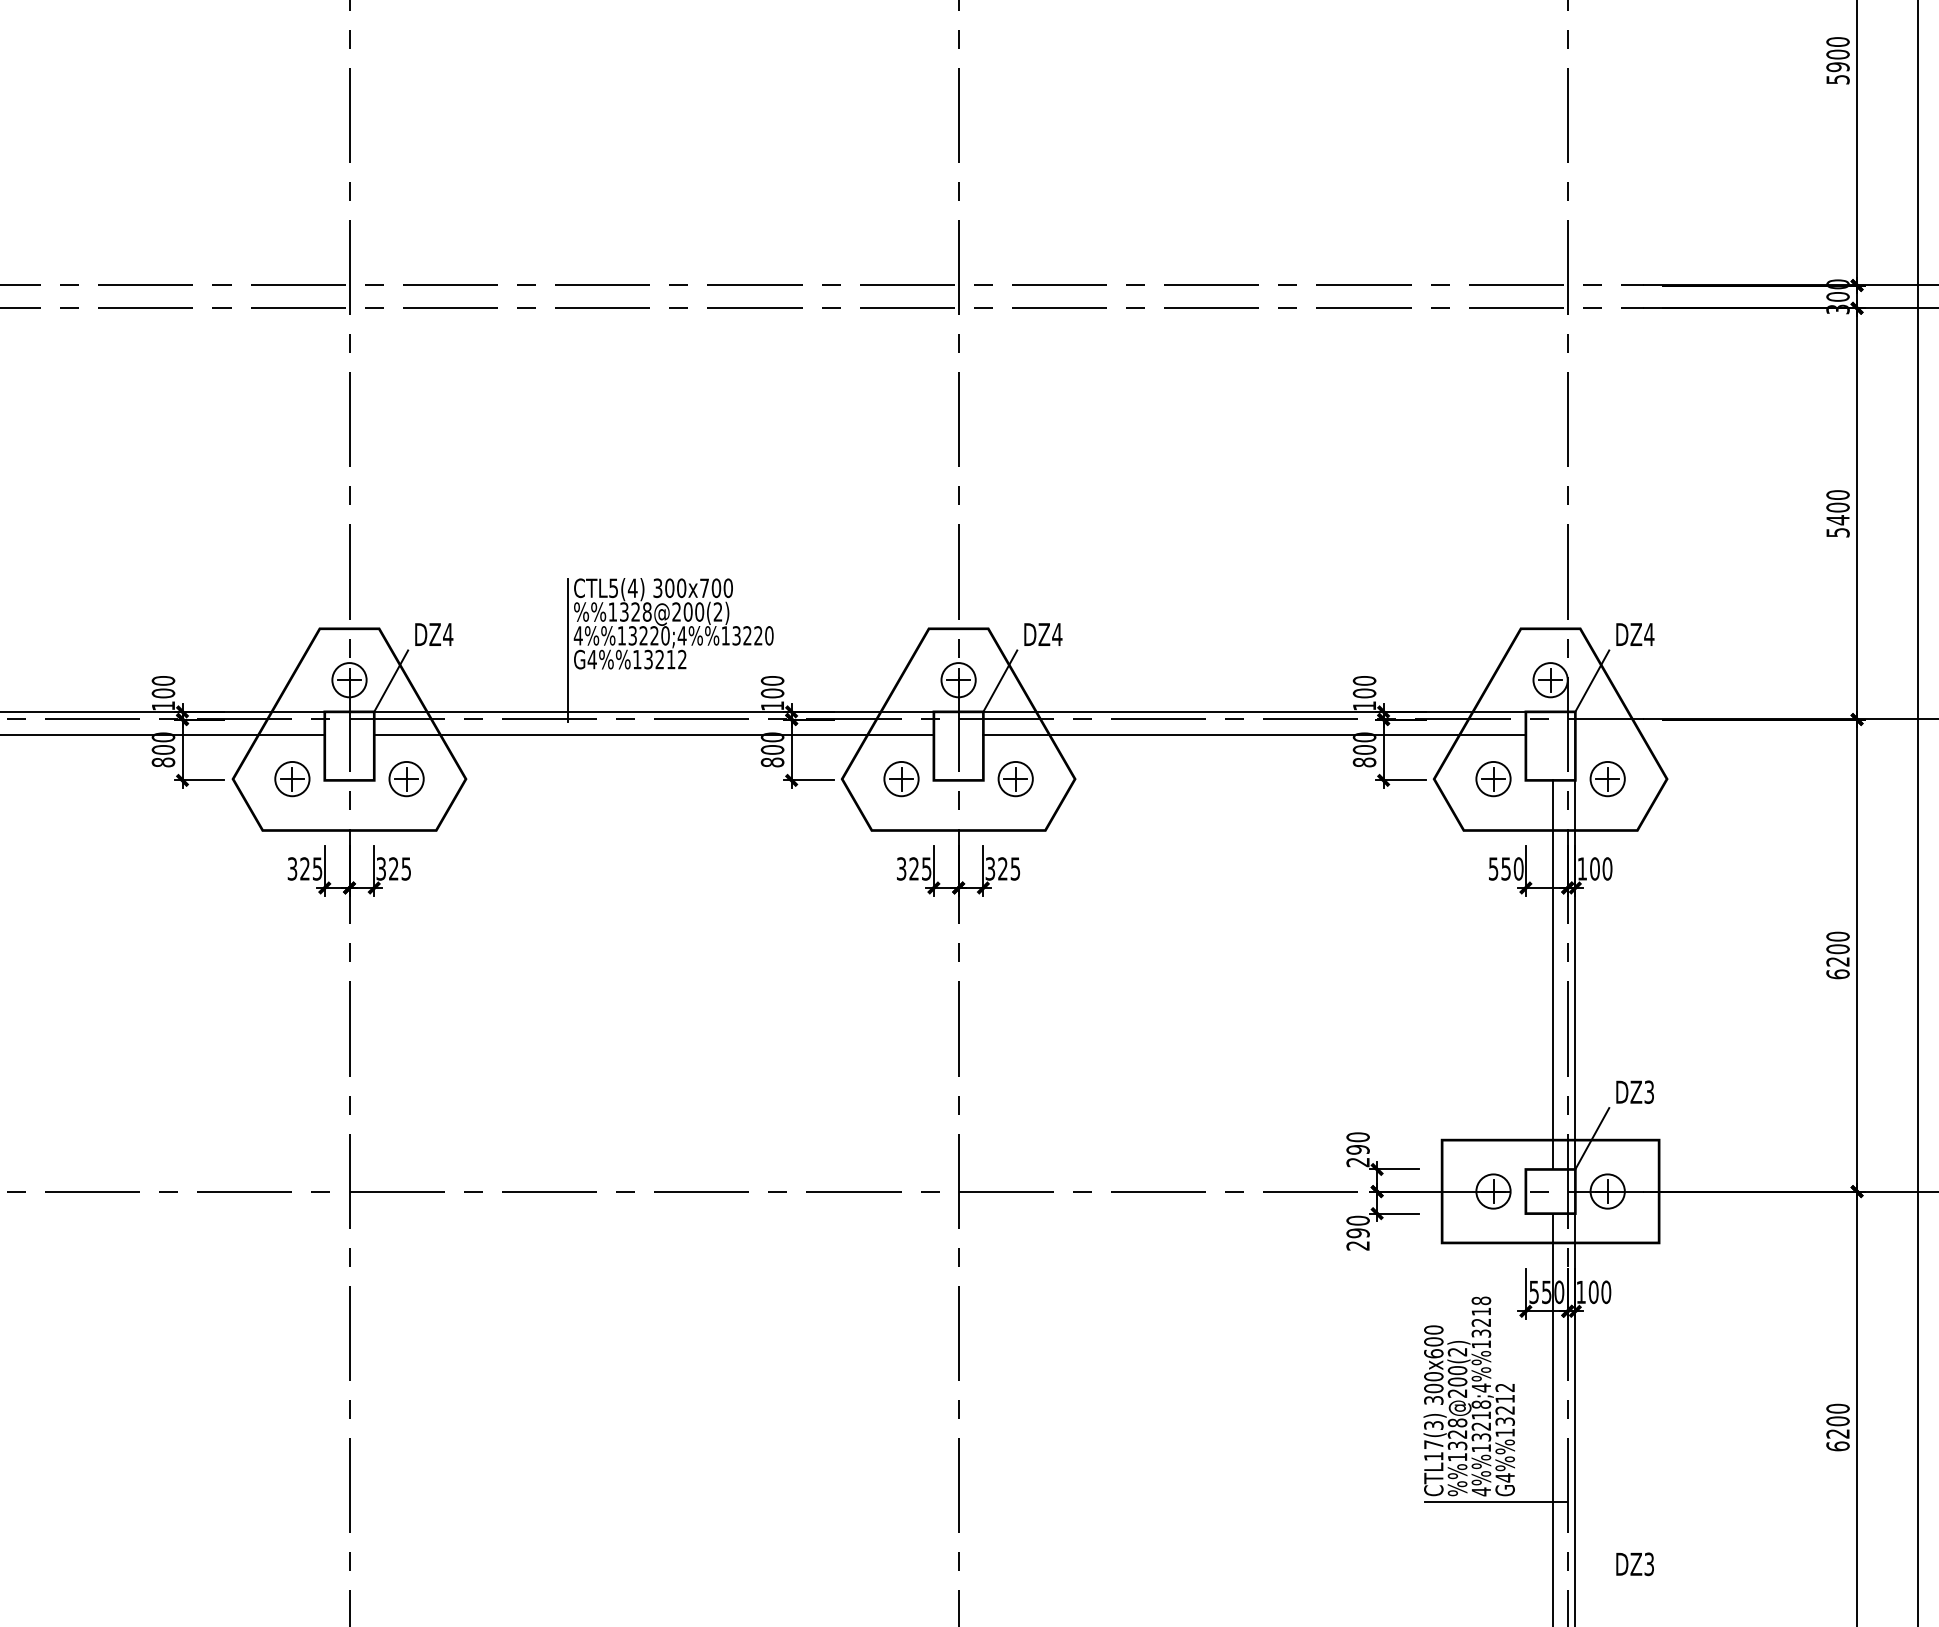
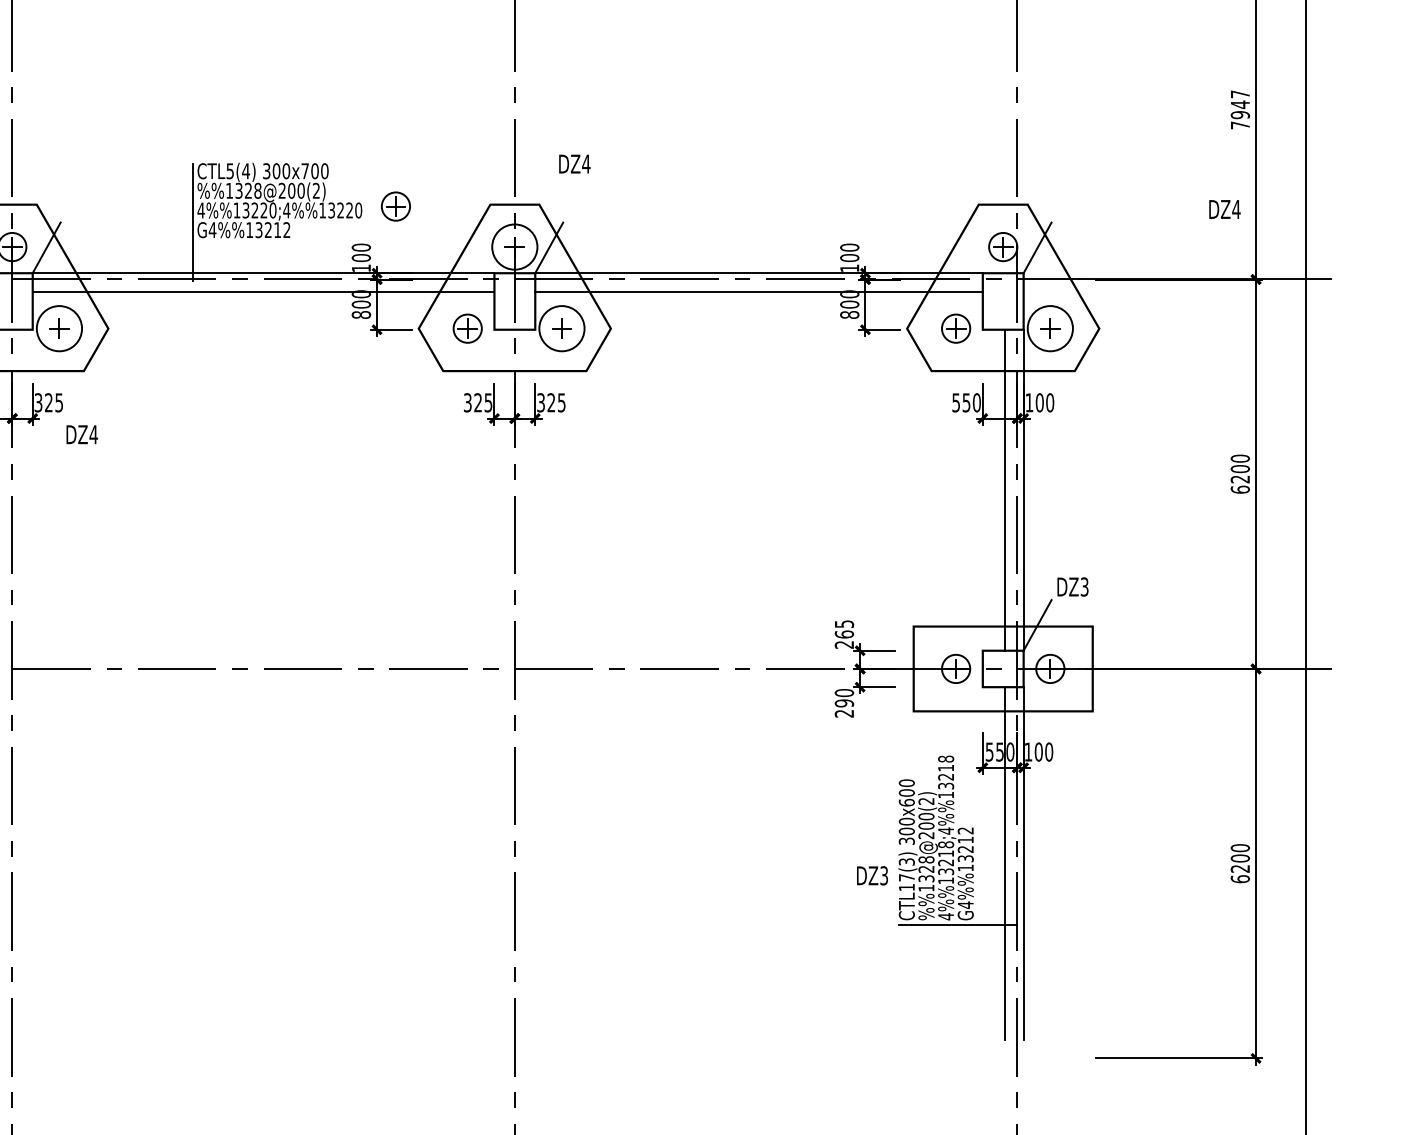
text: (1837, 513) -> (1239, 109), 5400 -> 7947
part: (814, 631) -> (395, 206), added
text: (434, 634) -> (82, 434), moved
text: (1043, 634) -> (574, 164), moved
text: (1635, 634) -> (1225, 209), moved
circle: (958, 680) -> (514, 247), size x1.6
circle: (406, 778) -> (59, 328), size x1.6
circle: (1015, 778) -> (561, 328), size x1.6
circle: (1607, 778) -> (1050, 328), size x1.6
text: (1357, 1143) -> (843, 629), 290 -> 265
text: (1634, 1564) -> (871, 875), moved

